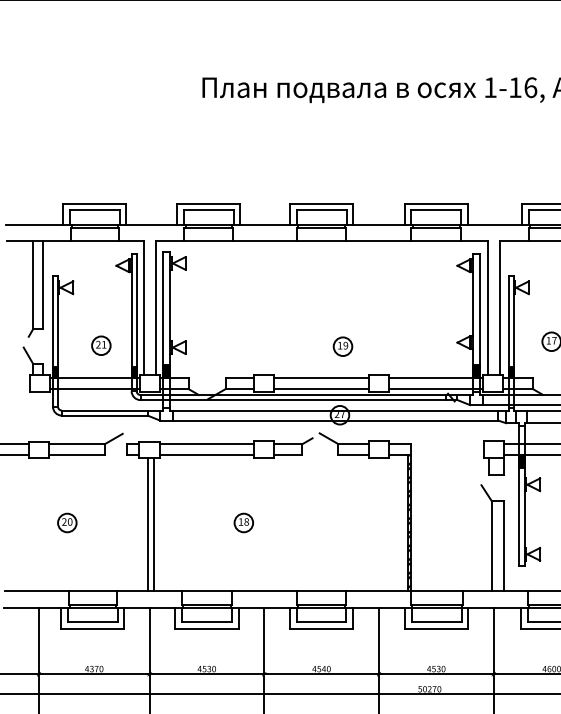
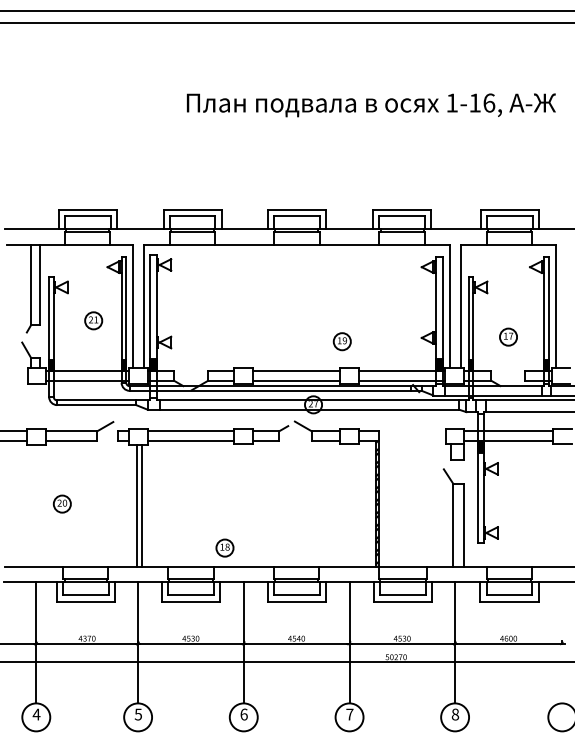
part: (101, 345) -> (93, 320), moved
part: (342, 346) -> (341, 341), moved
part: (243, 522) -> (224, 547), moved

